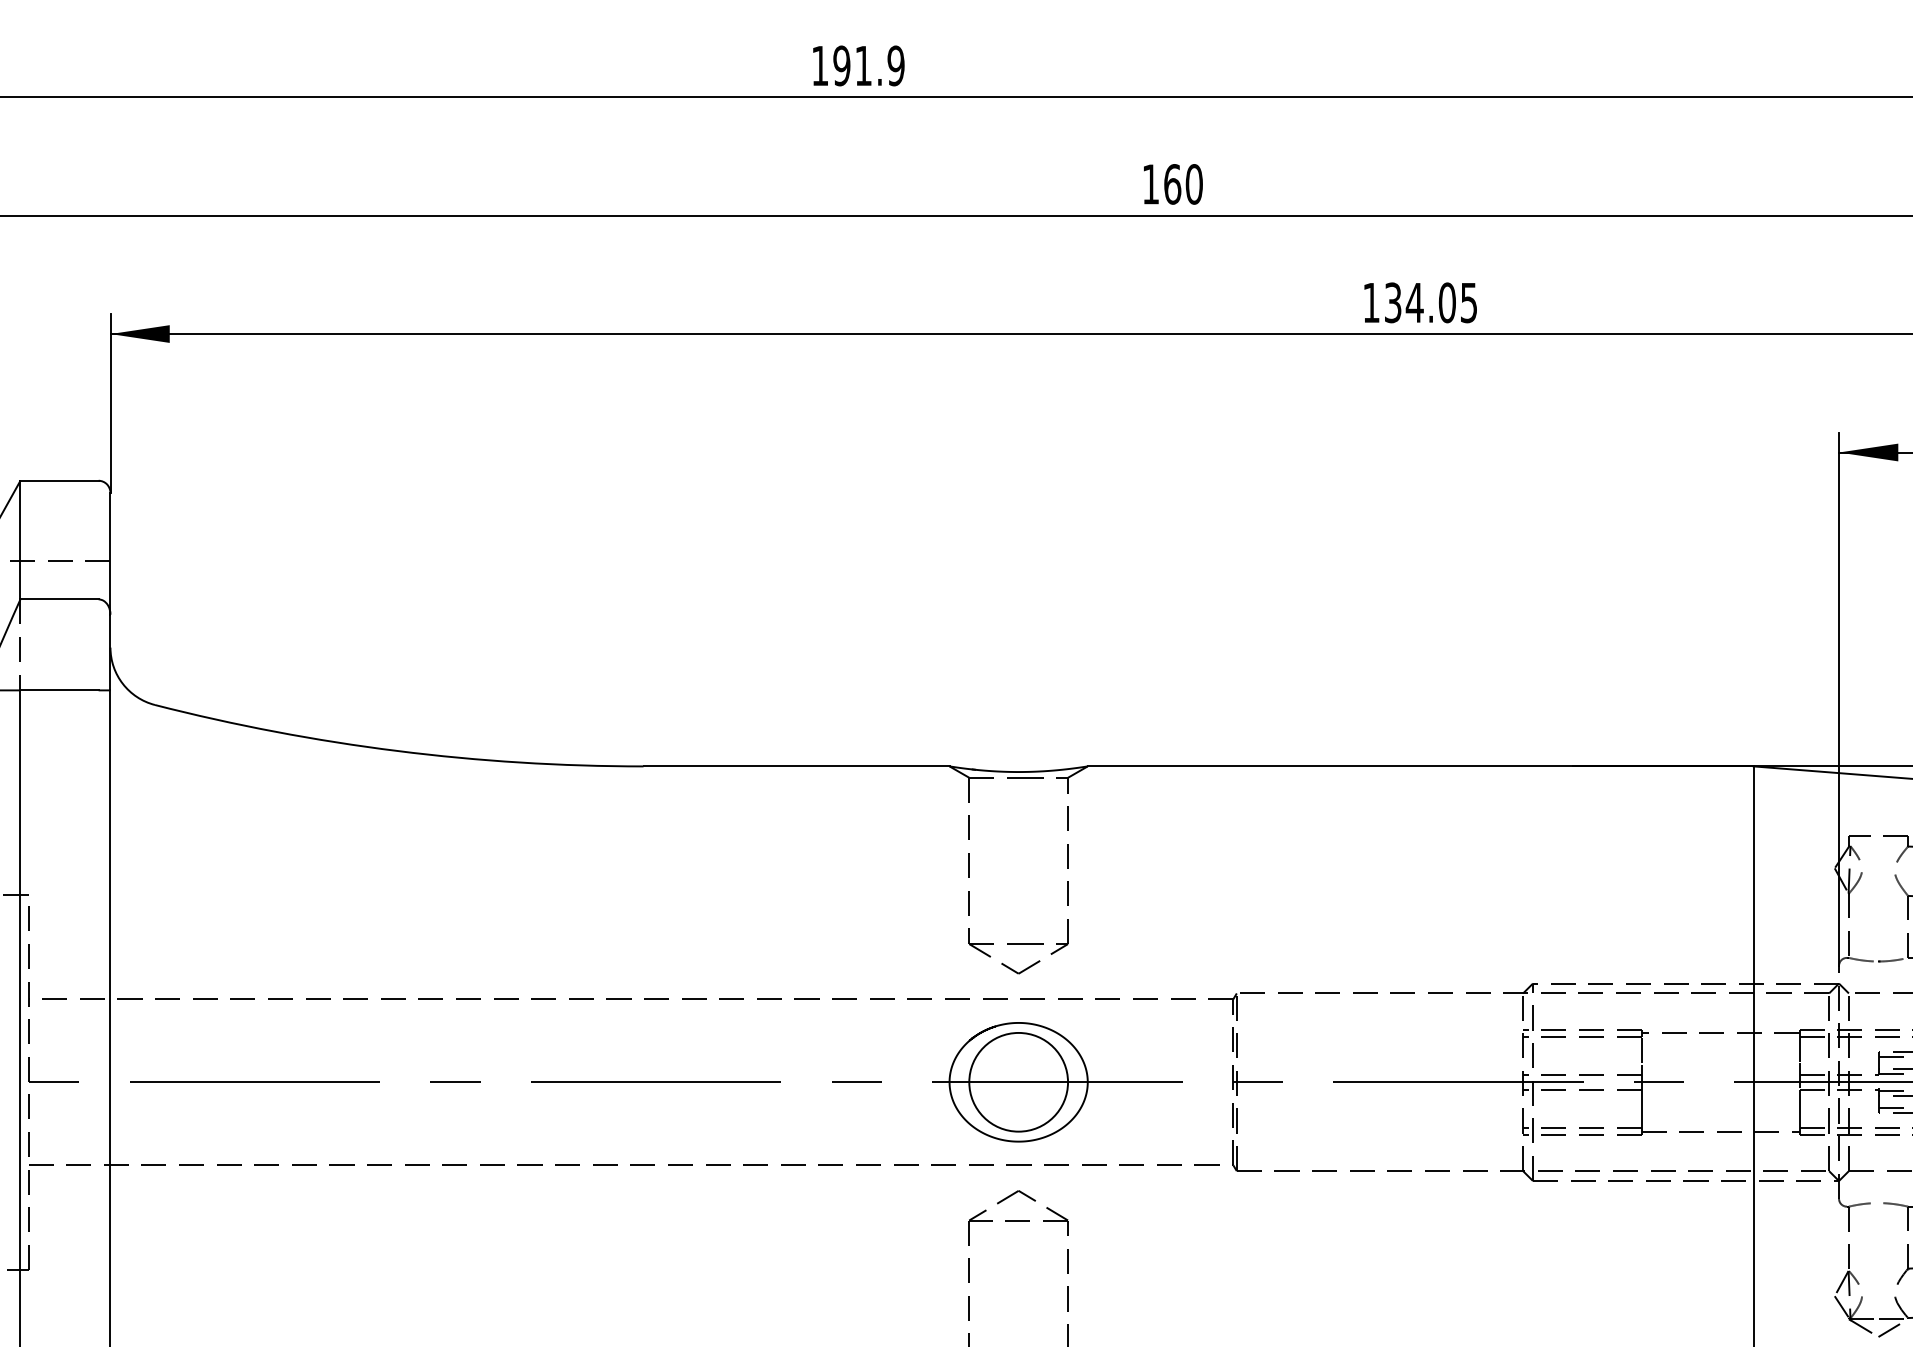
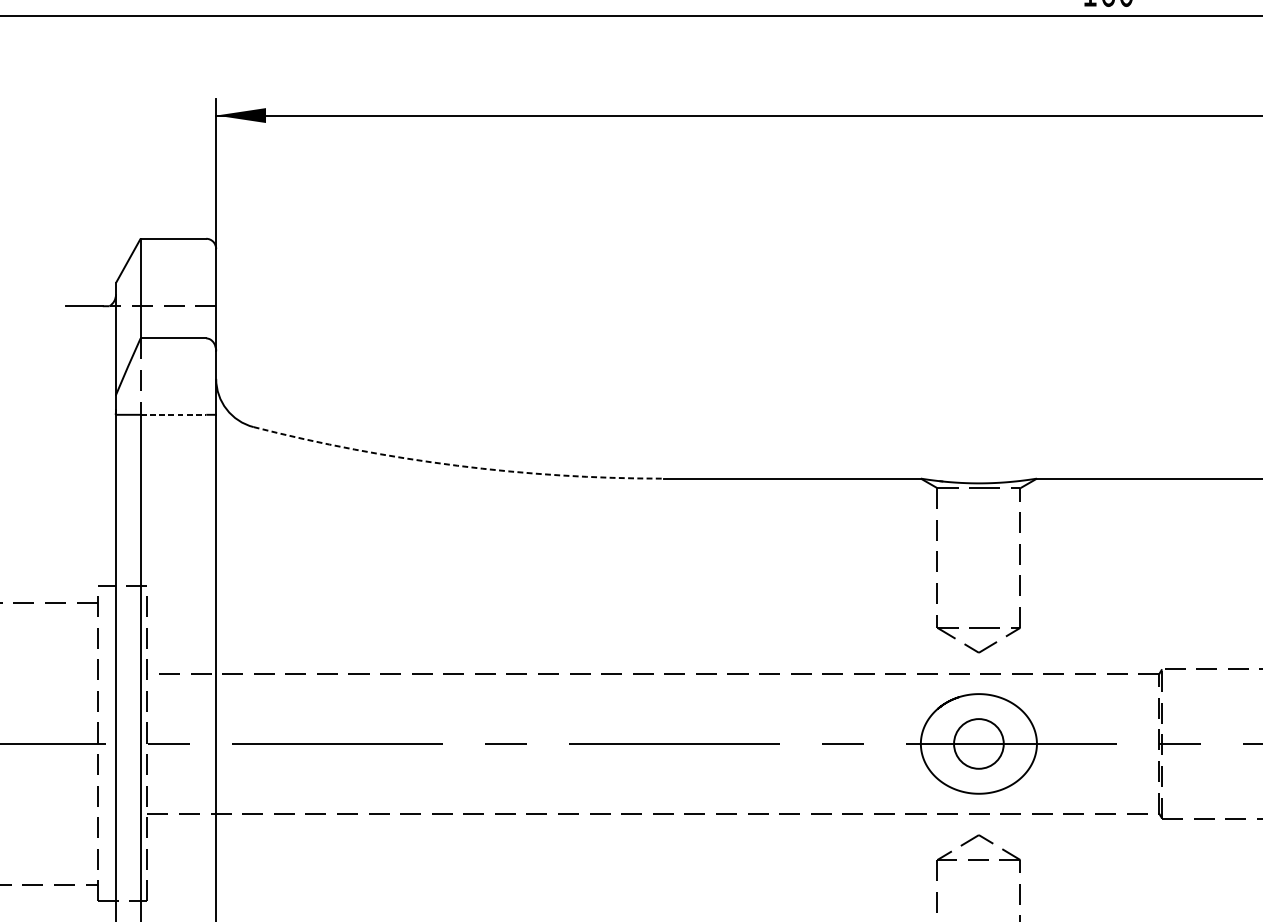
line: (60, 690) -> (174, 414), solid -> dashed
arc: (397, 751) -> (457, 466), solid -> dashed
circle: (1018, 1081) -> (978, 743), size x0.6

